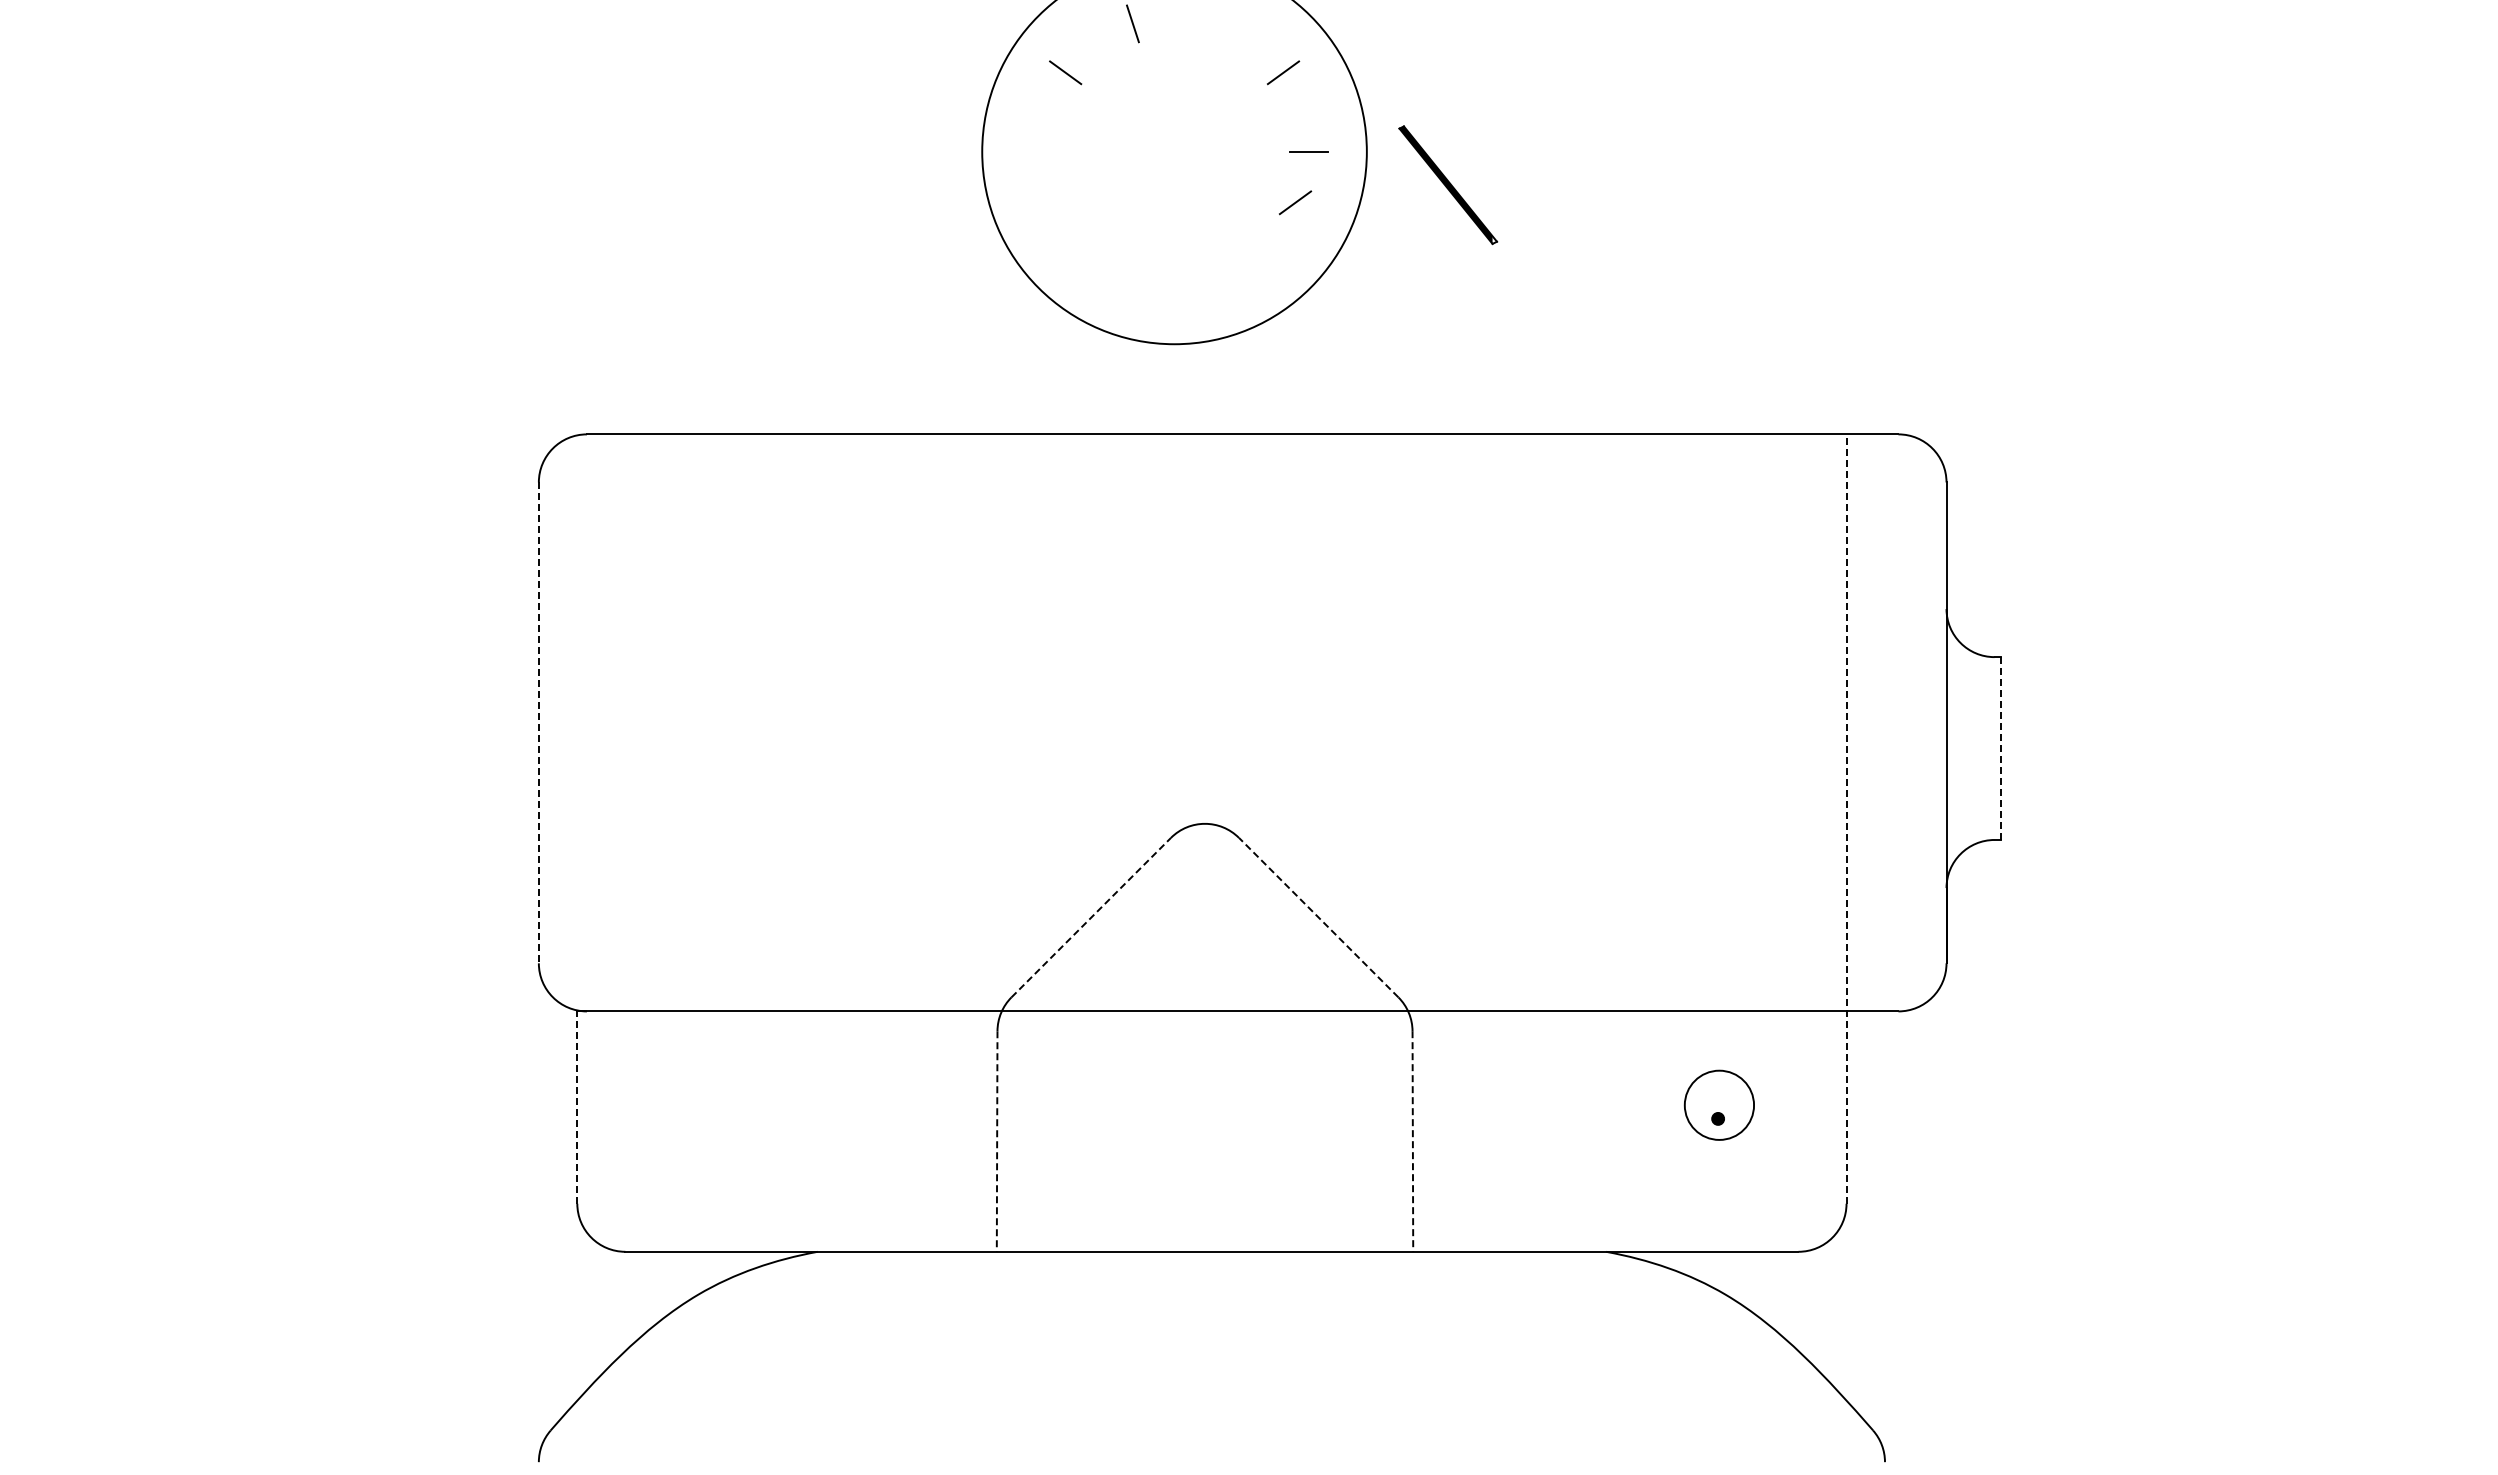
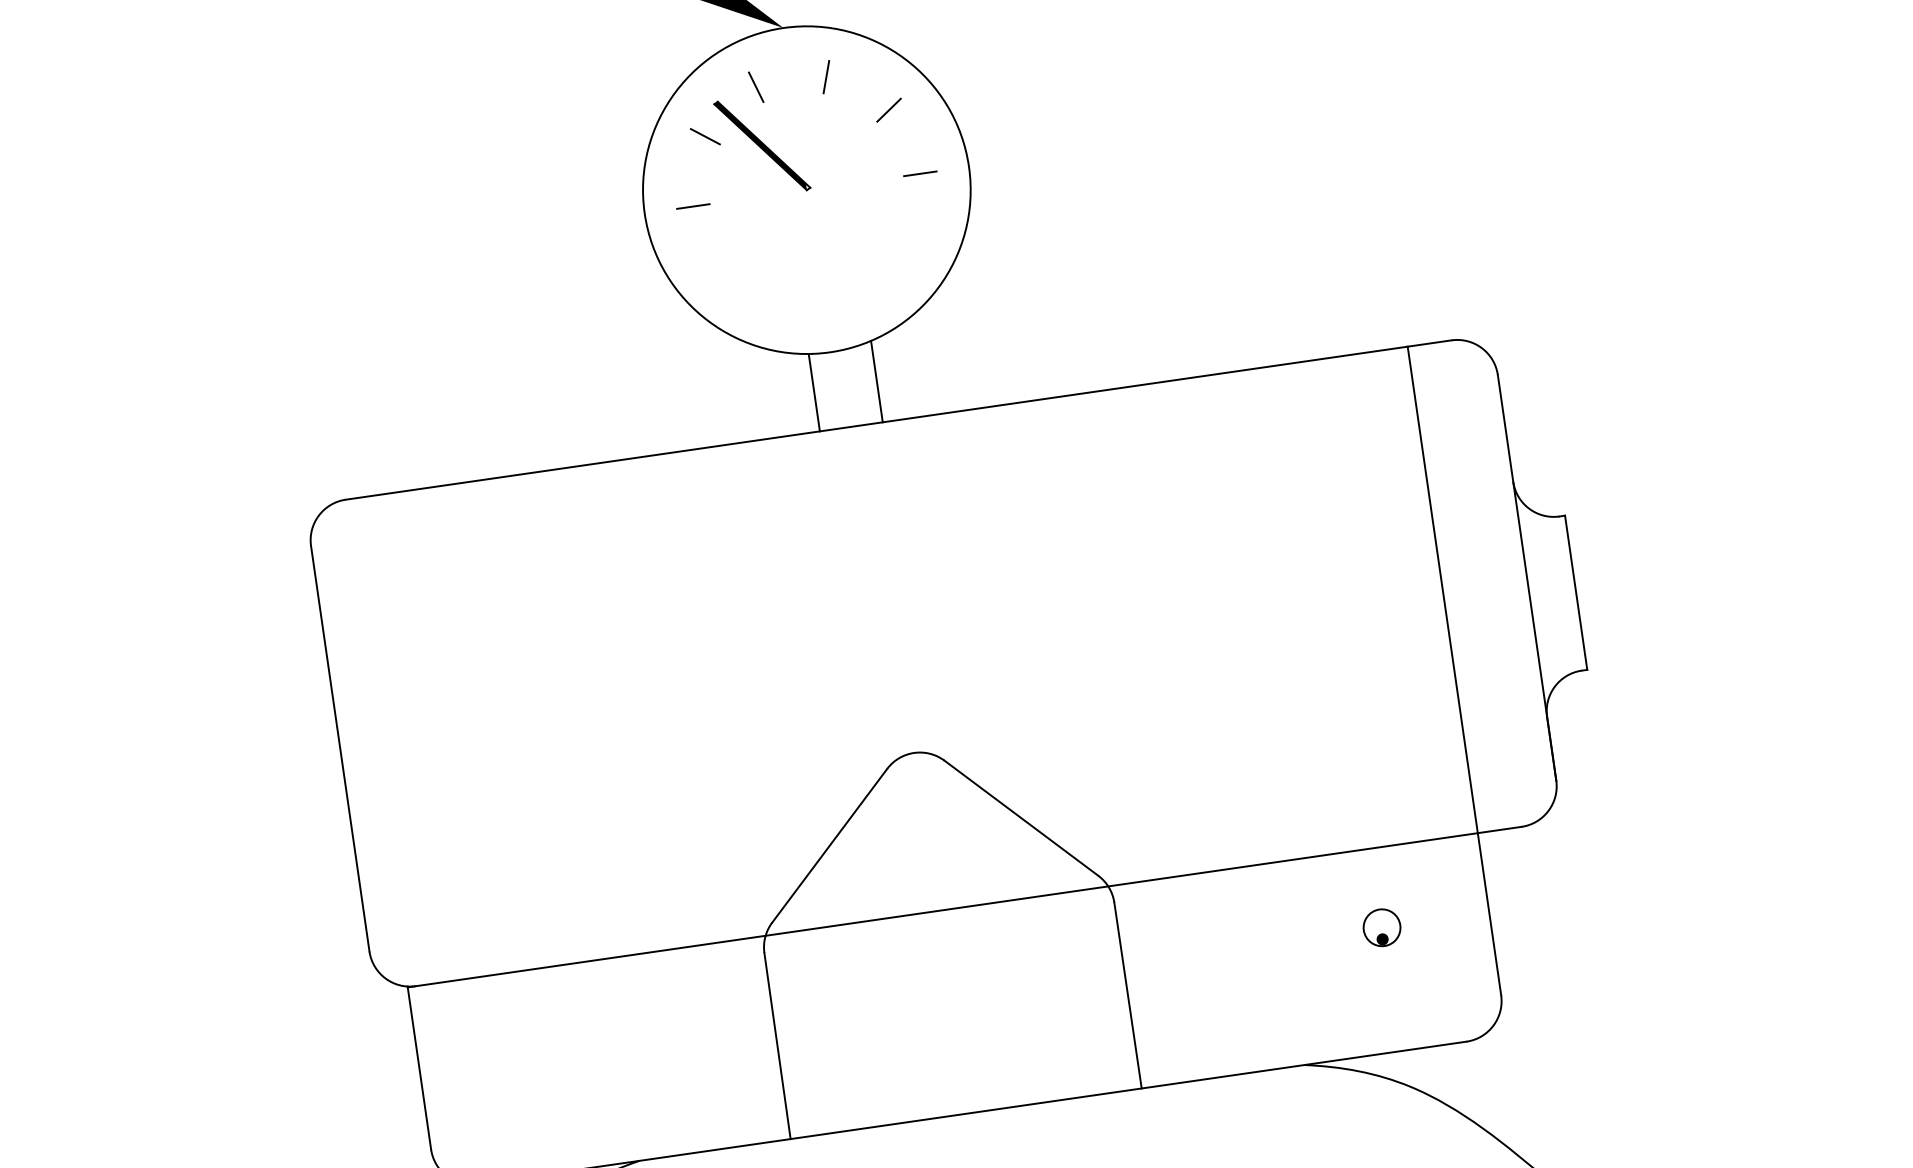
line: (1216, 23) -> (826, 76), added
line: (1039, 151) -> (692, 206), added
part: (1448, 185) -> (762, 146), moved
line: (1295, 202) -> (914, 218), removed
line: (1223, 385) -> (876, 381), added
line: (1149, 388) -> (814, 392), added
line: (538, 723) -> (340, 749), dashed -> solid
line: (2001, 749) -> (1576, 593), dashed -> solid
line: (1846, 819) -> (1454, 671), dashed -> solid
line: (1091, 917) -> (829, 845), dashed -> solid
line: (1318, 917) -> (1021, 818), dashed -> solid
circle: (1719, 1104) -> (1382, 927), size x0.62
line: (577, 1107) -> (419, 1068), dashed -> solid
line: (1412, 1141) -> (1127, 995), dashed -> solid
line: (997, 1142) -> (777, 1046), dashed -> solid

